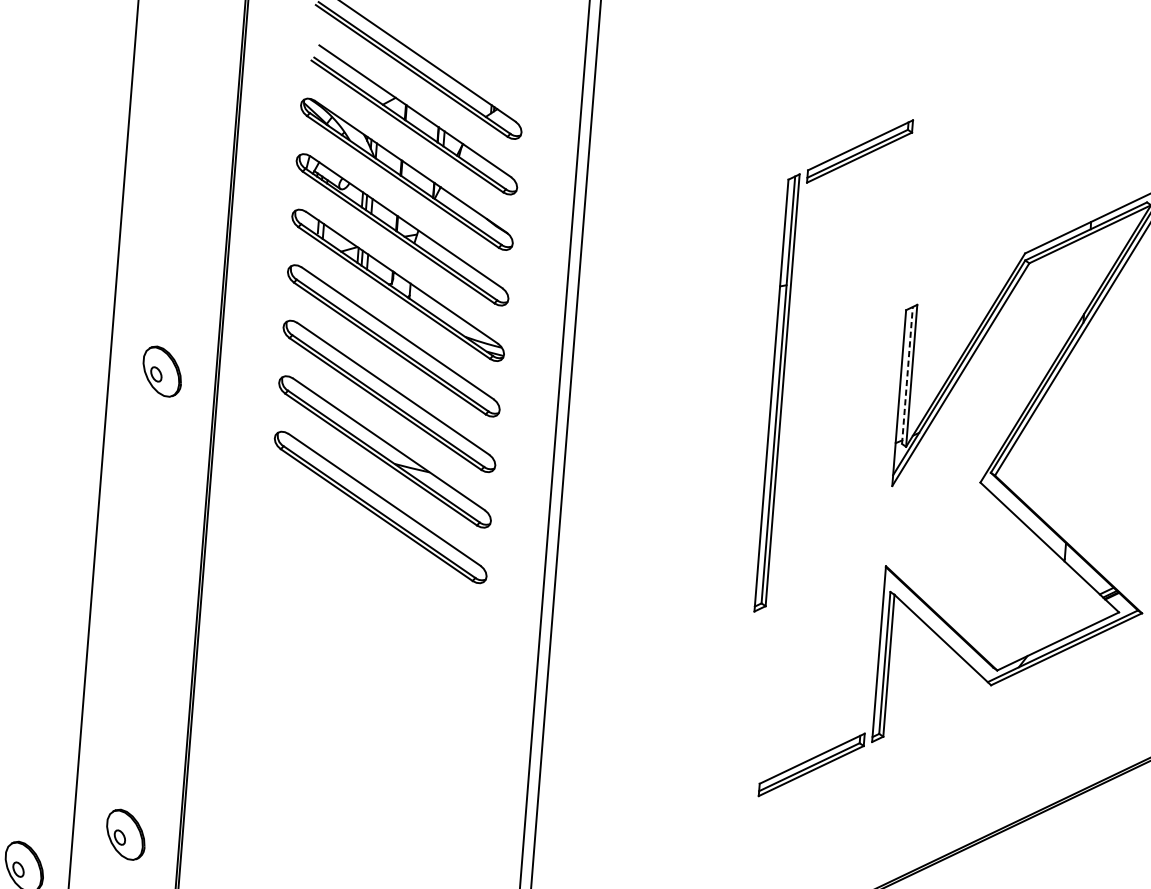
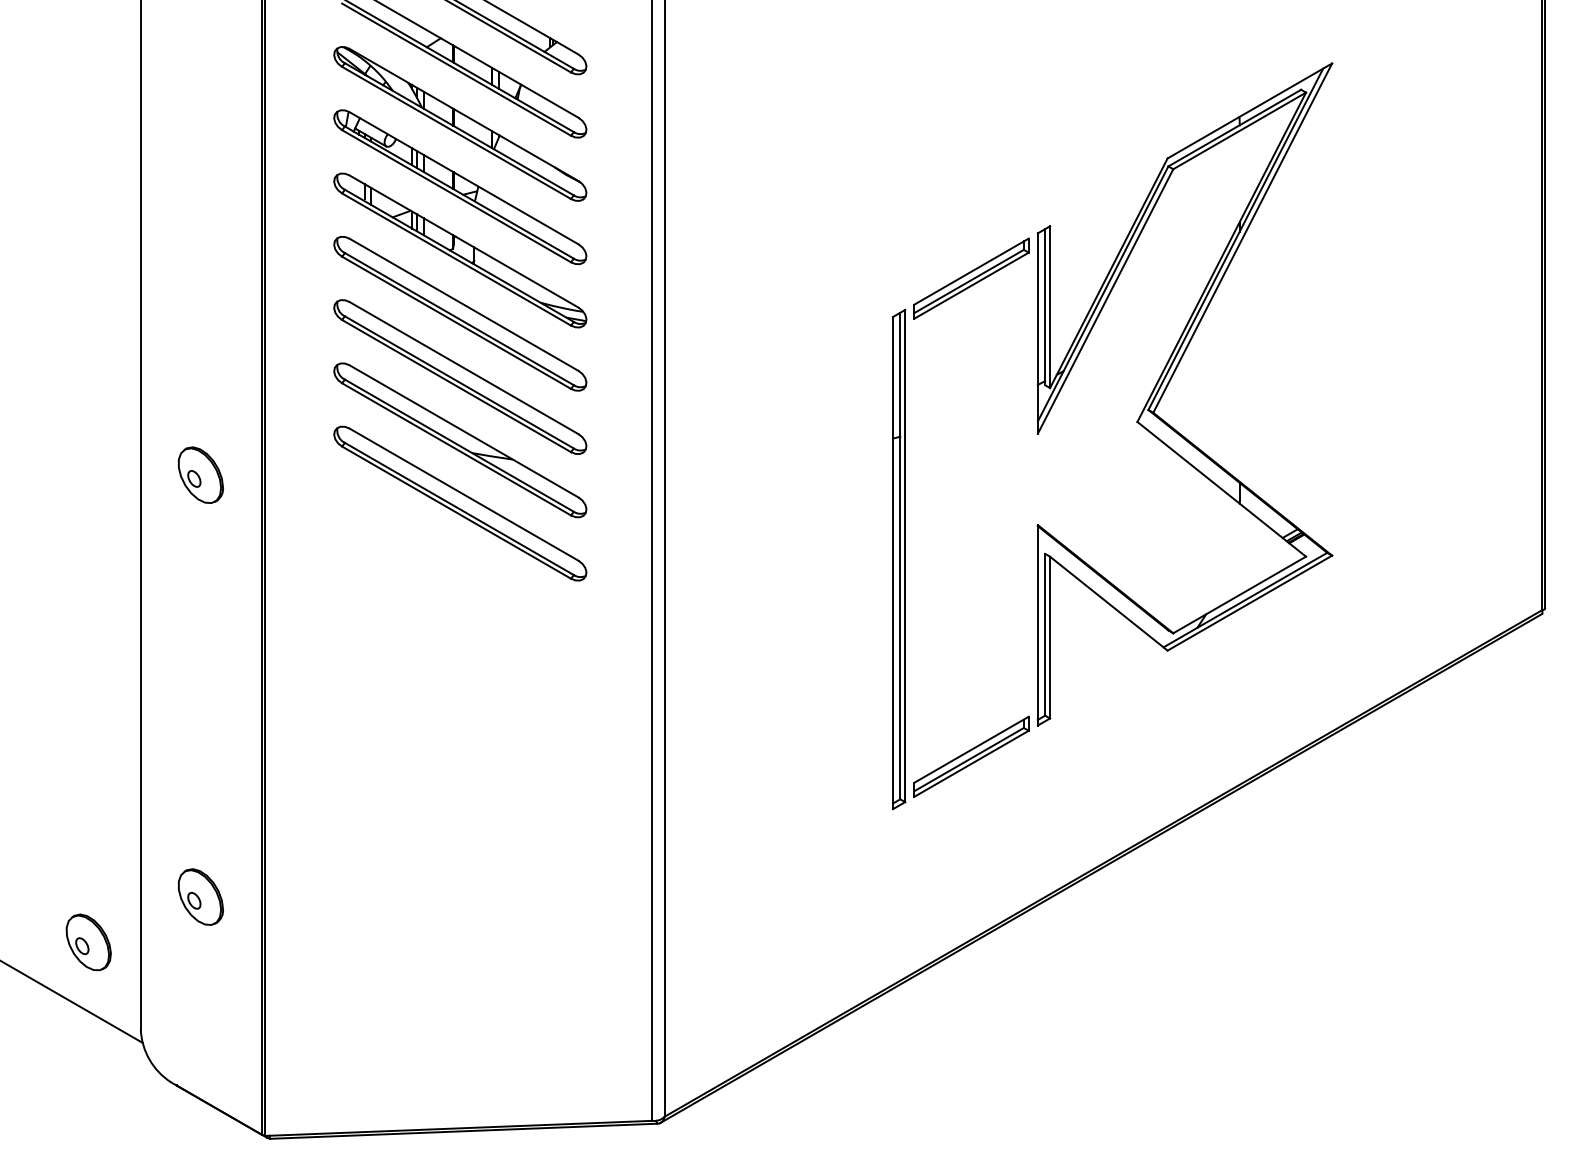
part: (785, 361) -> (905, 523), moved
part: (162, 370) -> (200, 474), moved
line: (907, 374) -> (1045, 306), dashed -> solid

